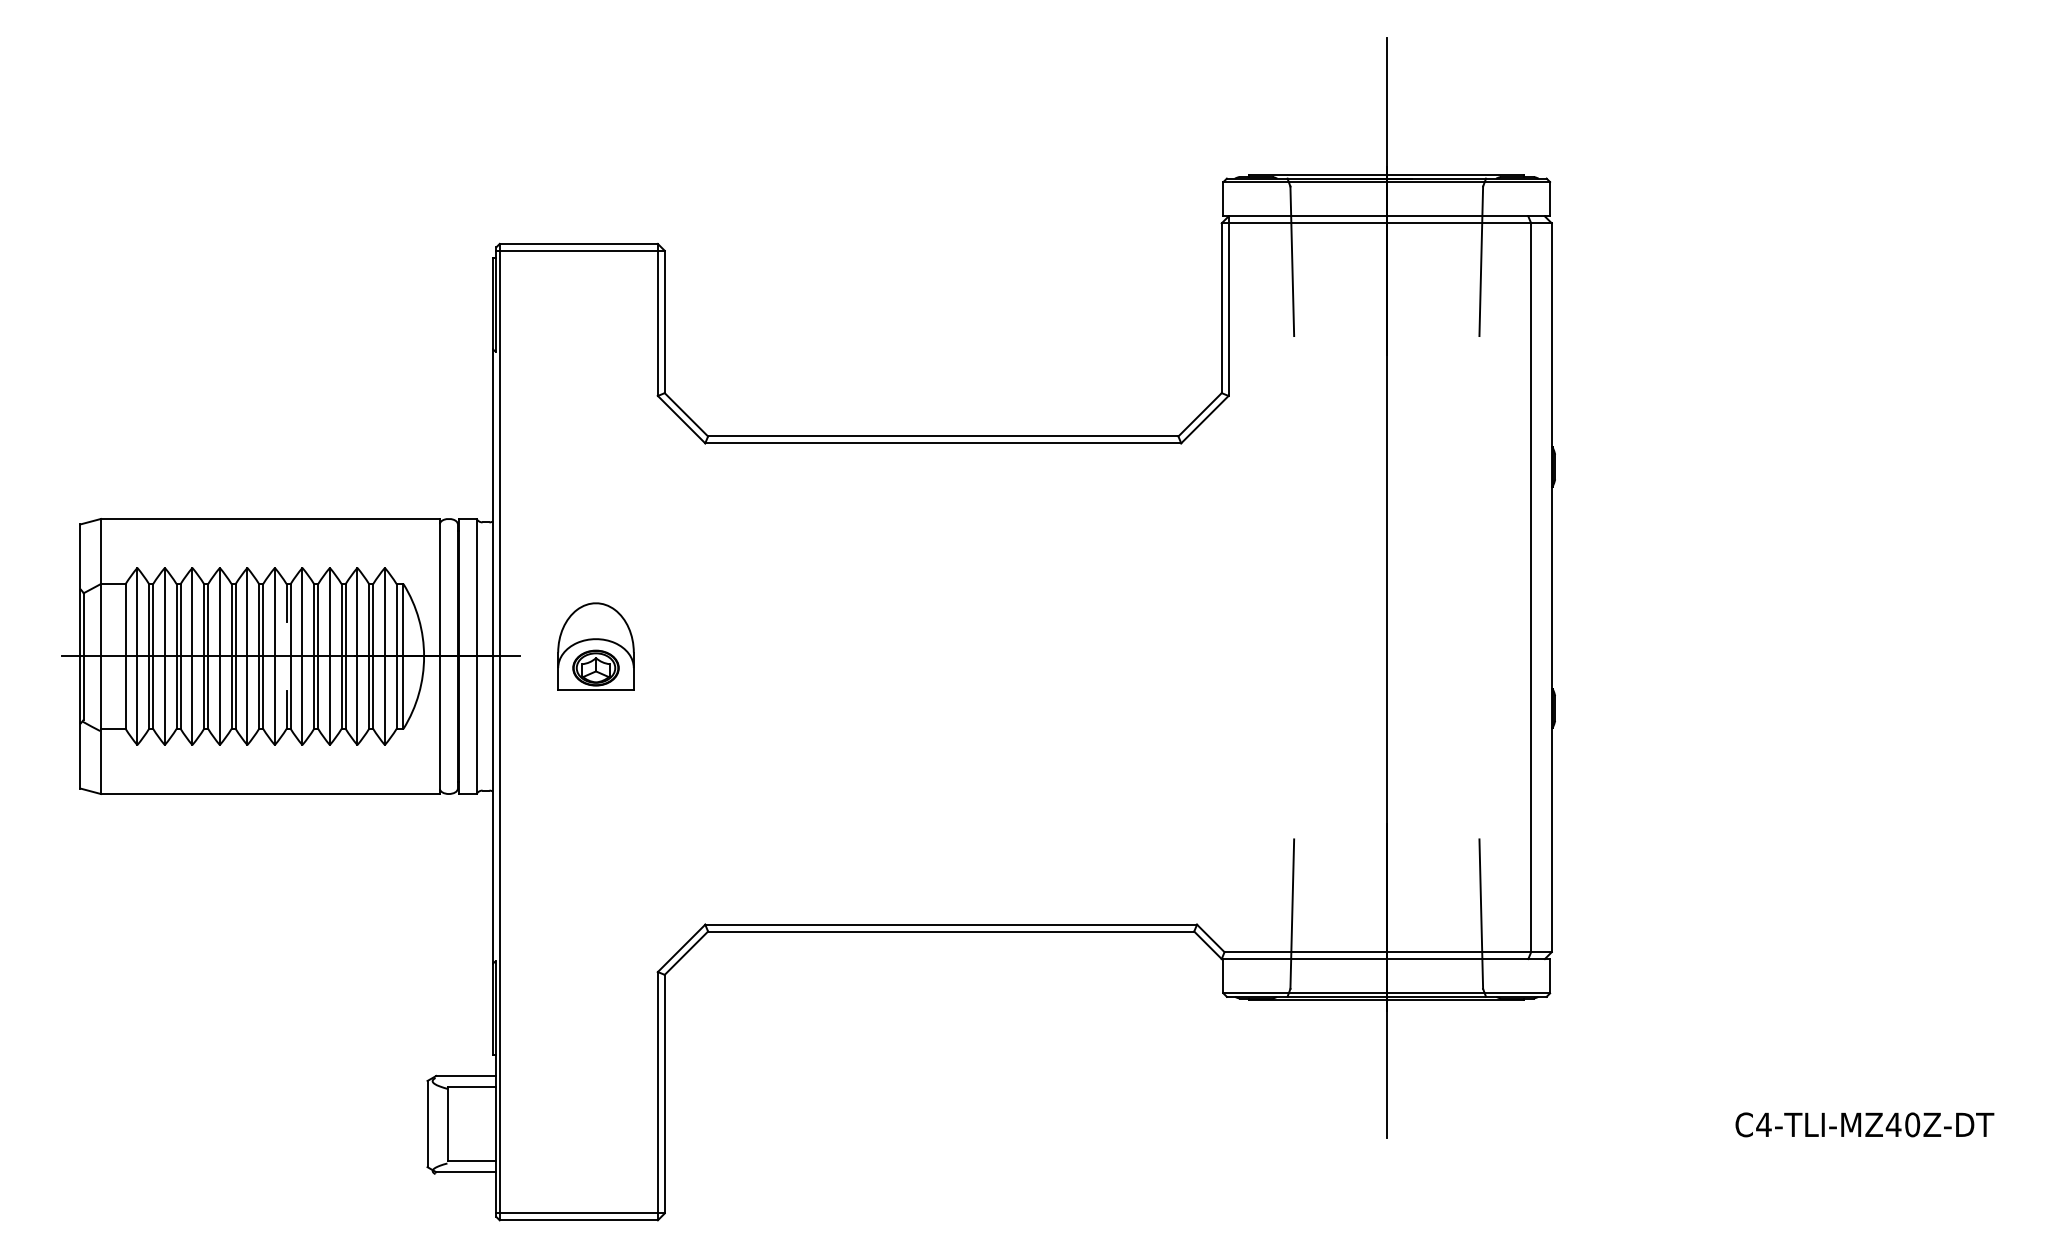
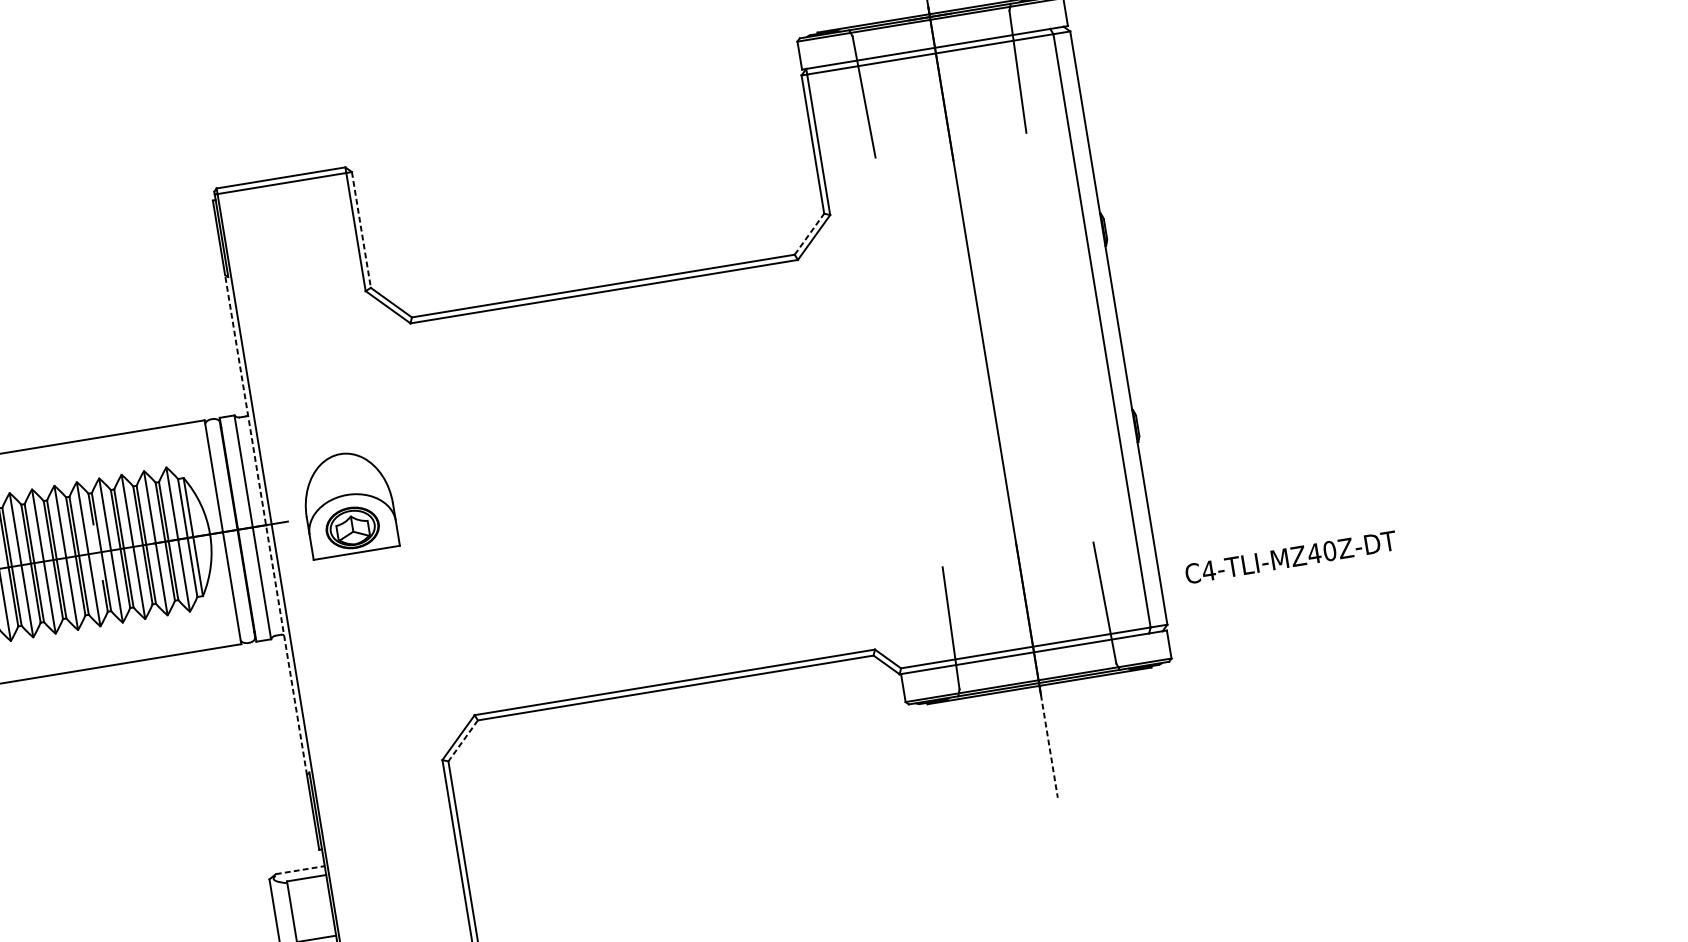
line: (664, 322) -> (361, 230), solid -> dashed
line: (1200, 414) -> (809, 233), solid -> dashed
part: (595, 646) -> (348, 503), size x1.4
line: (492, 656) -> (265, 525), solid -> dashed
line: (686, 953) -> (463, 741), solid -> dashed
line: (1386, 1069) -> (1048, 742), solid -> dashed
line: (466, 1075) -> (300, 869), solid -> dashed
text: (1864, 1124) -> (1290, 557), moved

